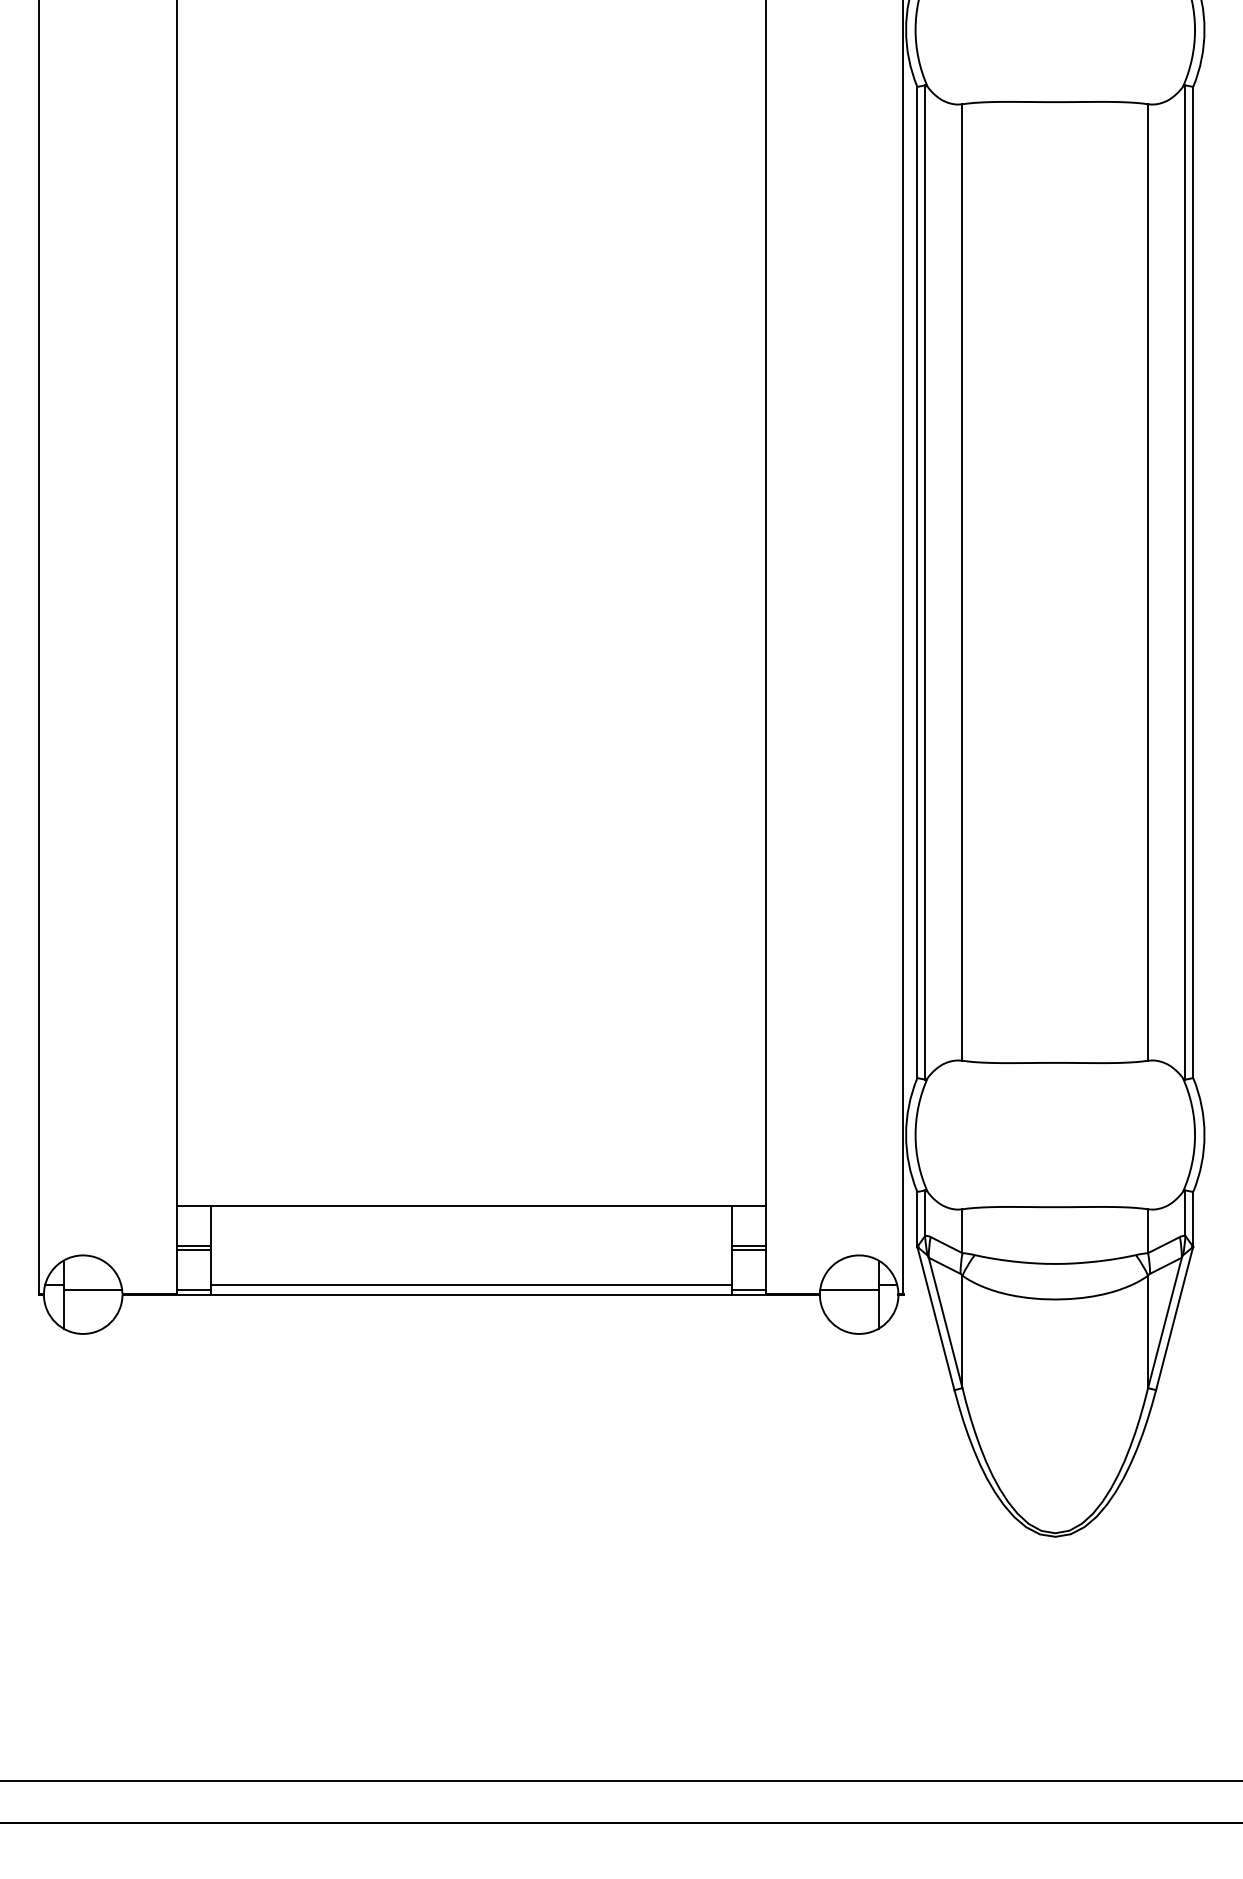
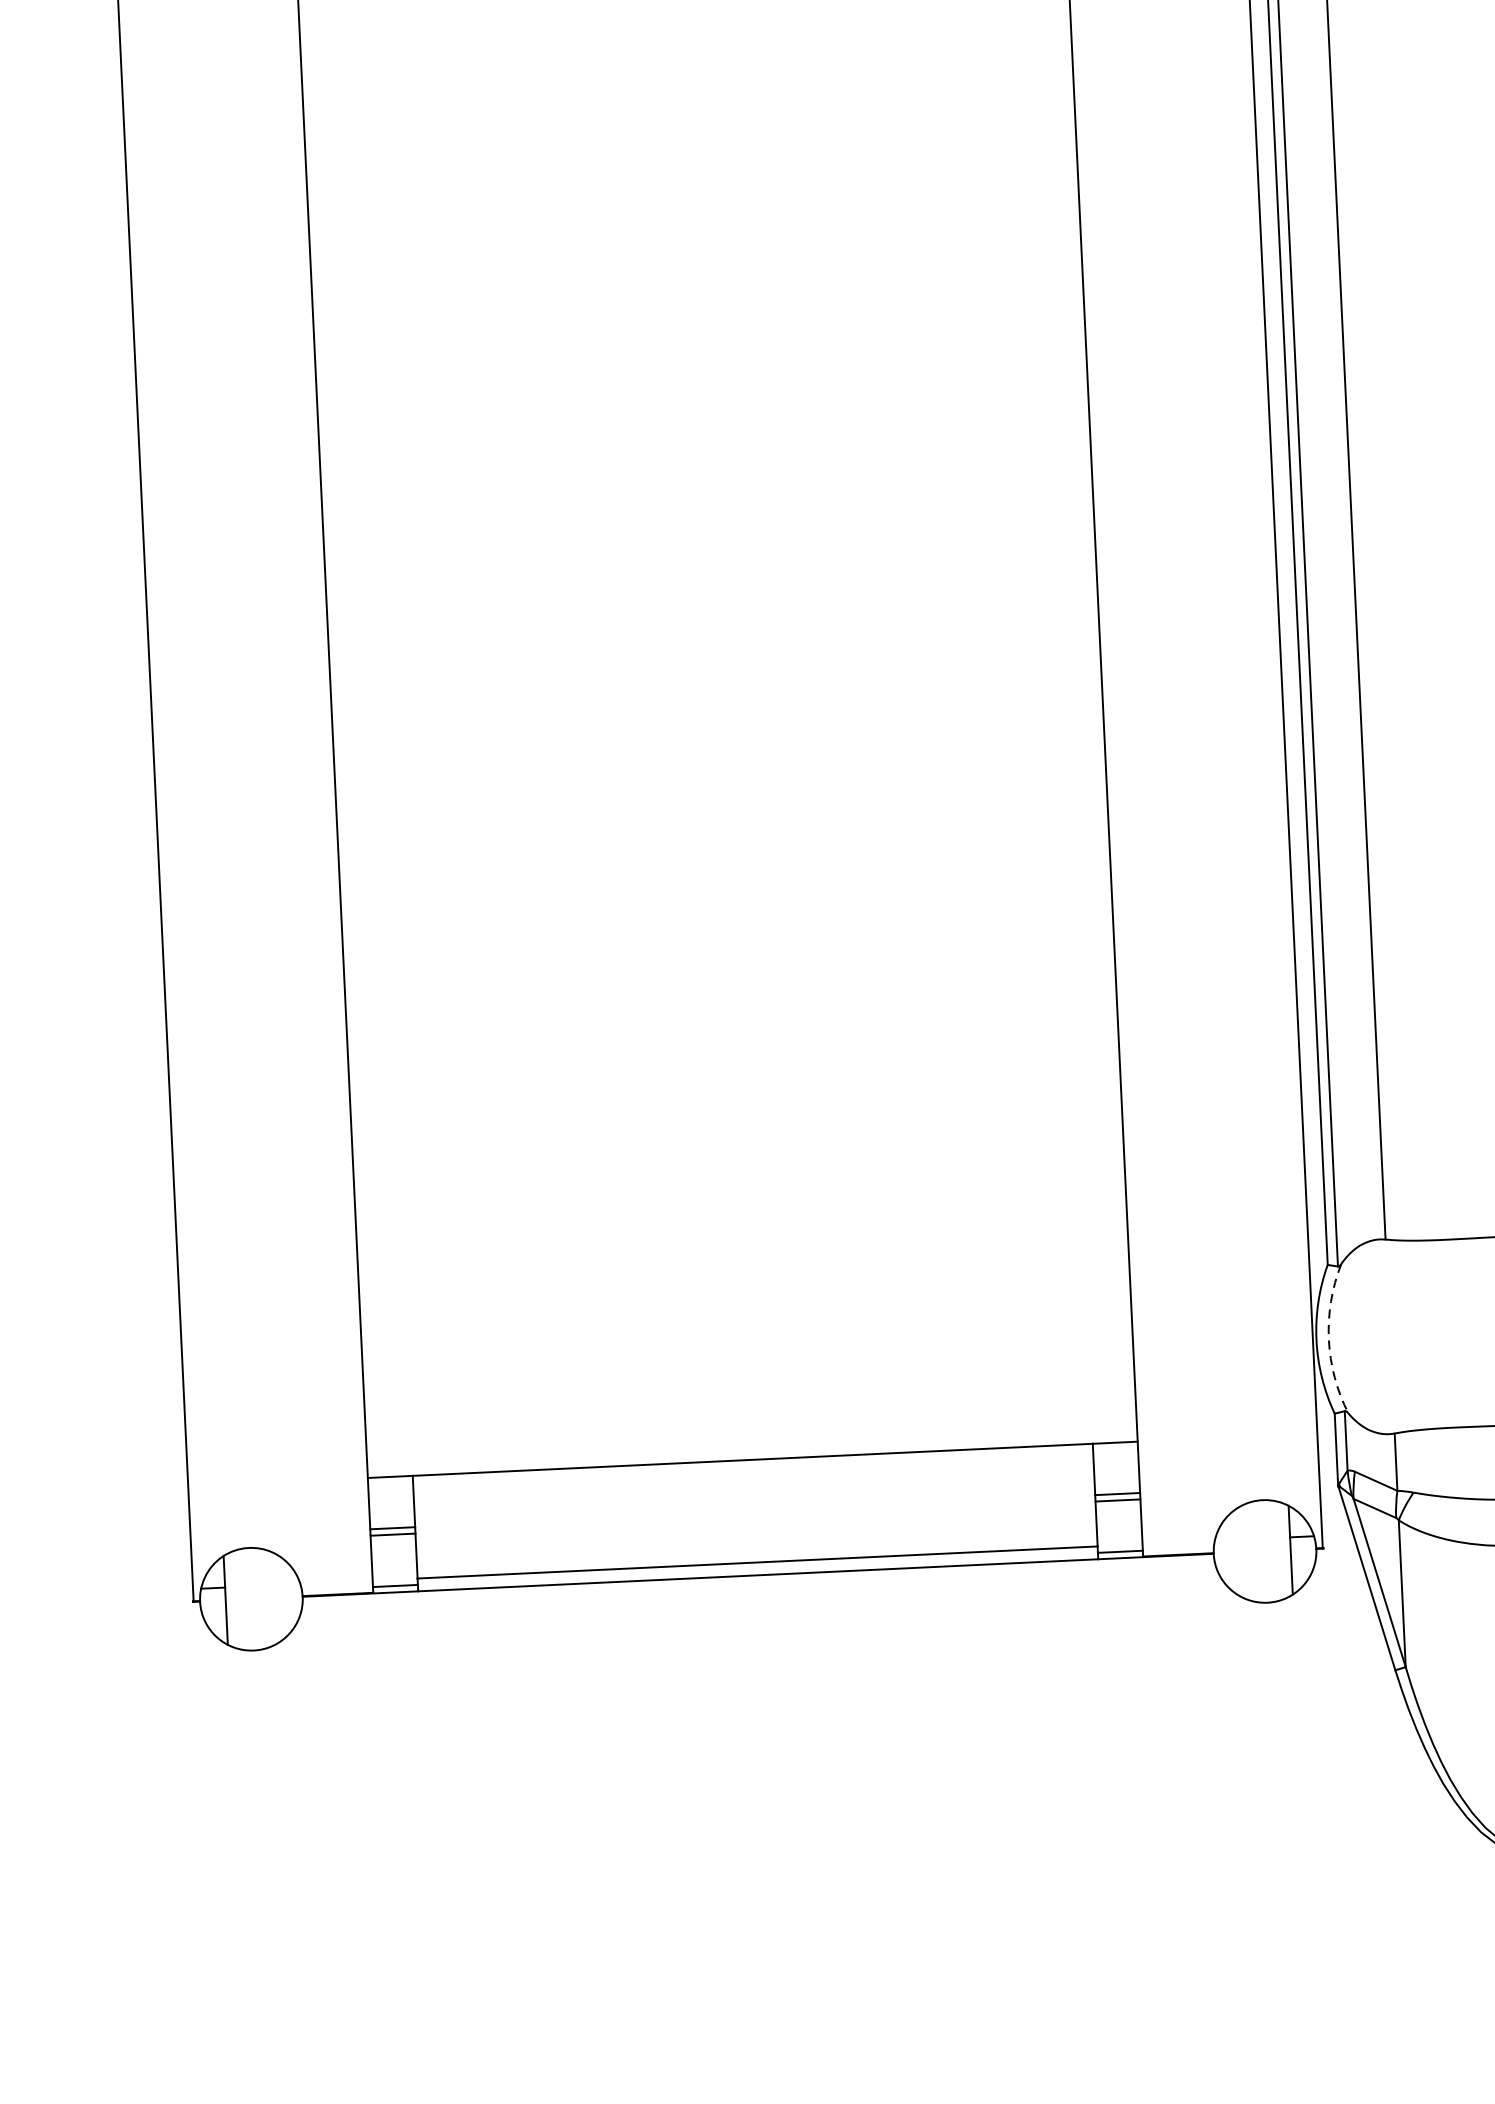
arc: (915, 1135) -> (1328, 1340), solid -> dashed
line: (92, 1289) -> (263, 1591), removed
line: (849, 1289) -> (1252, 1545), removed

